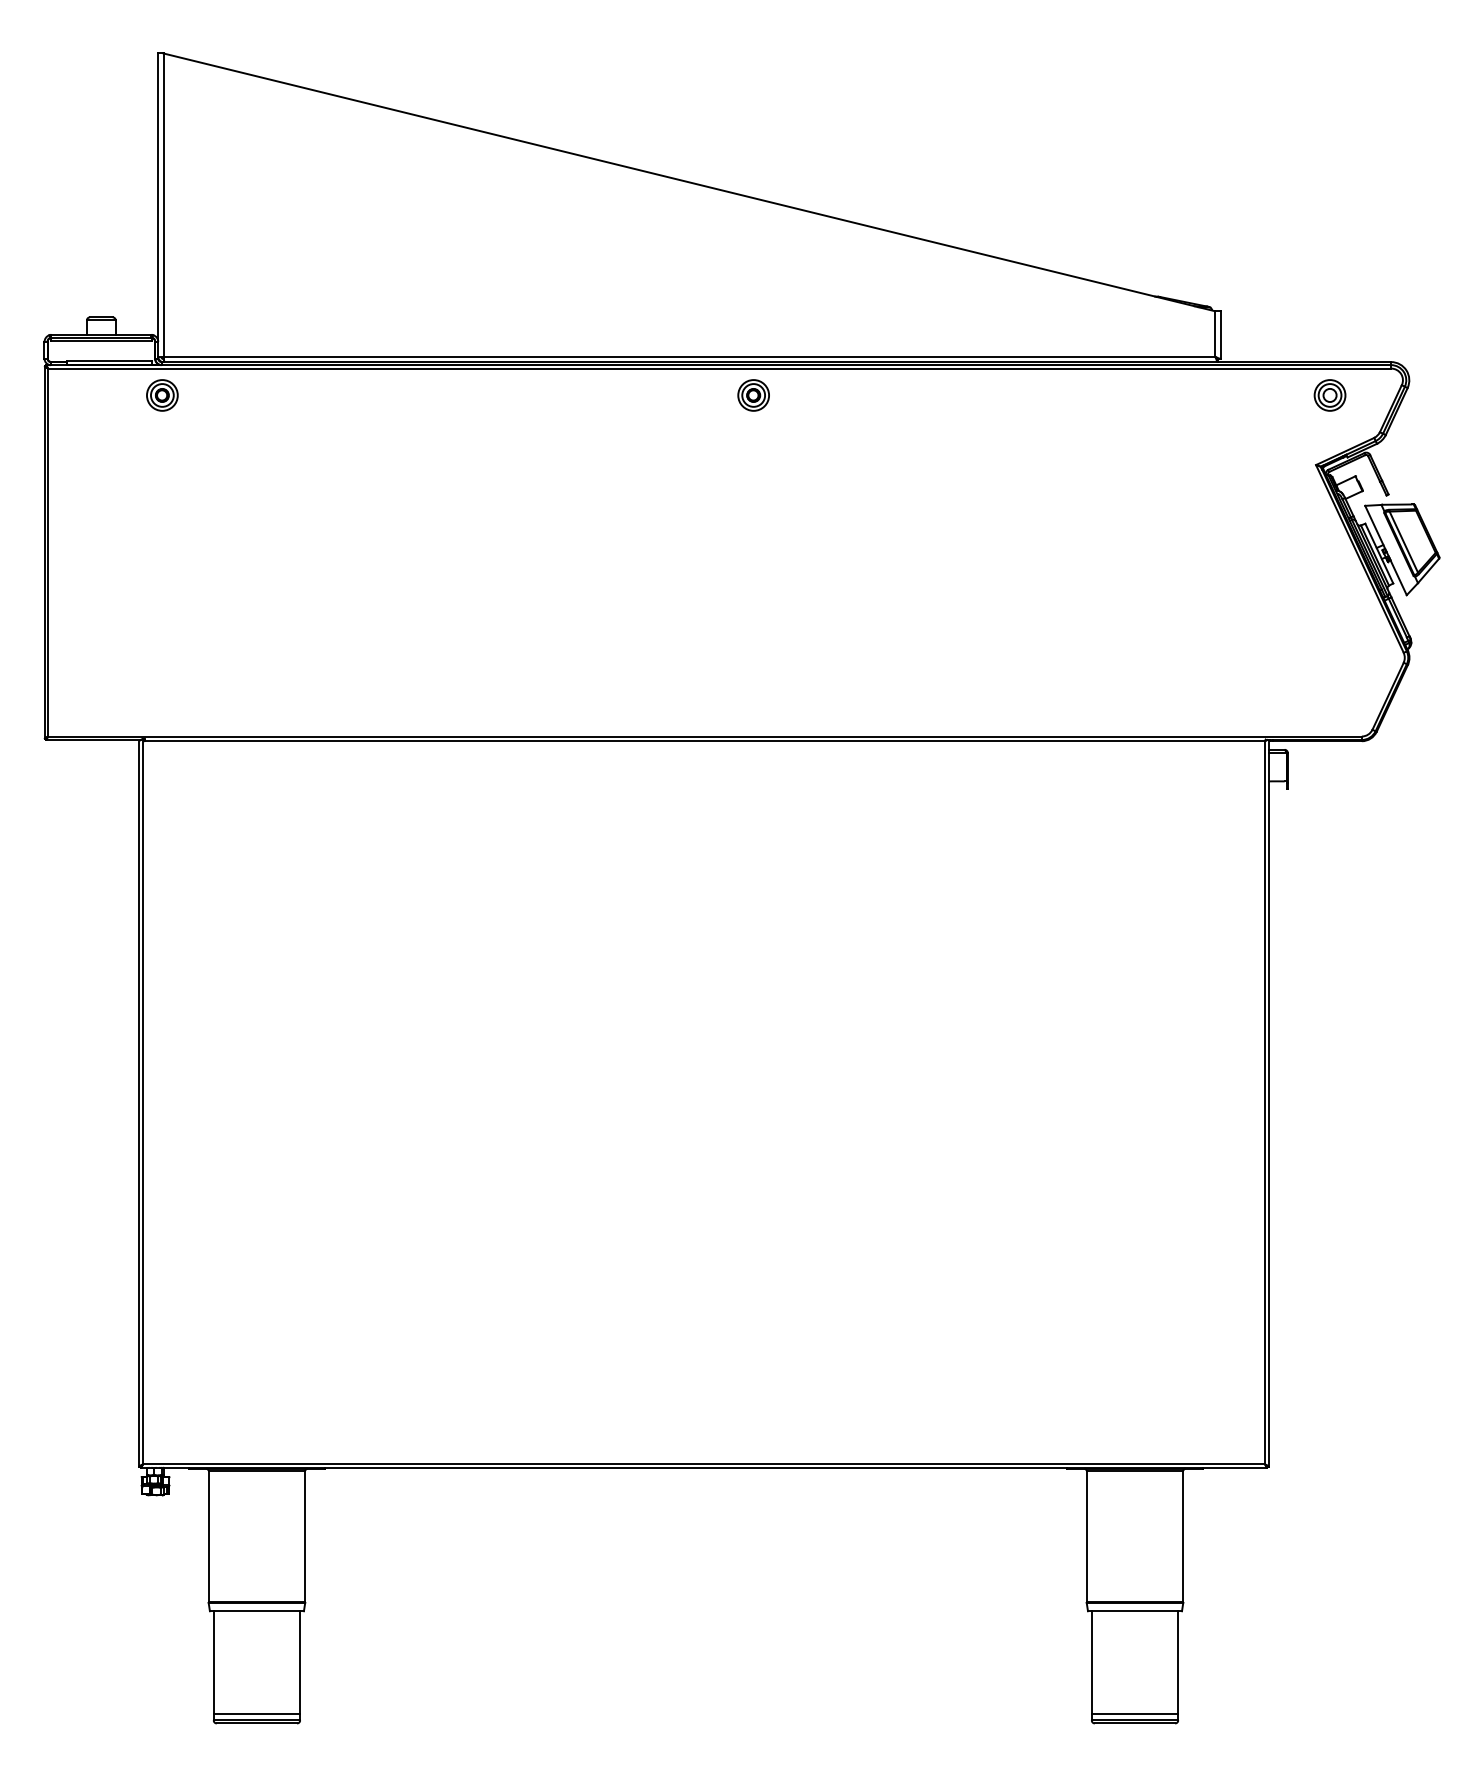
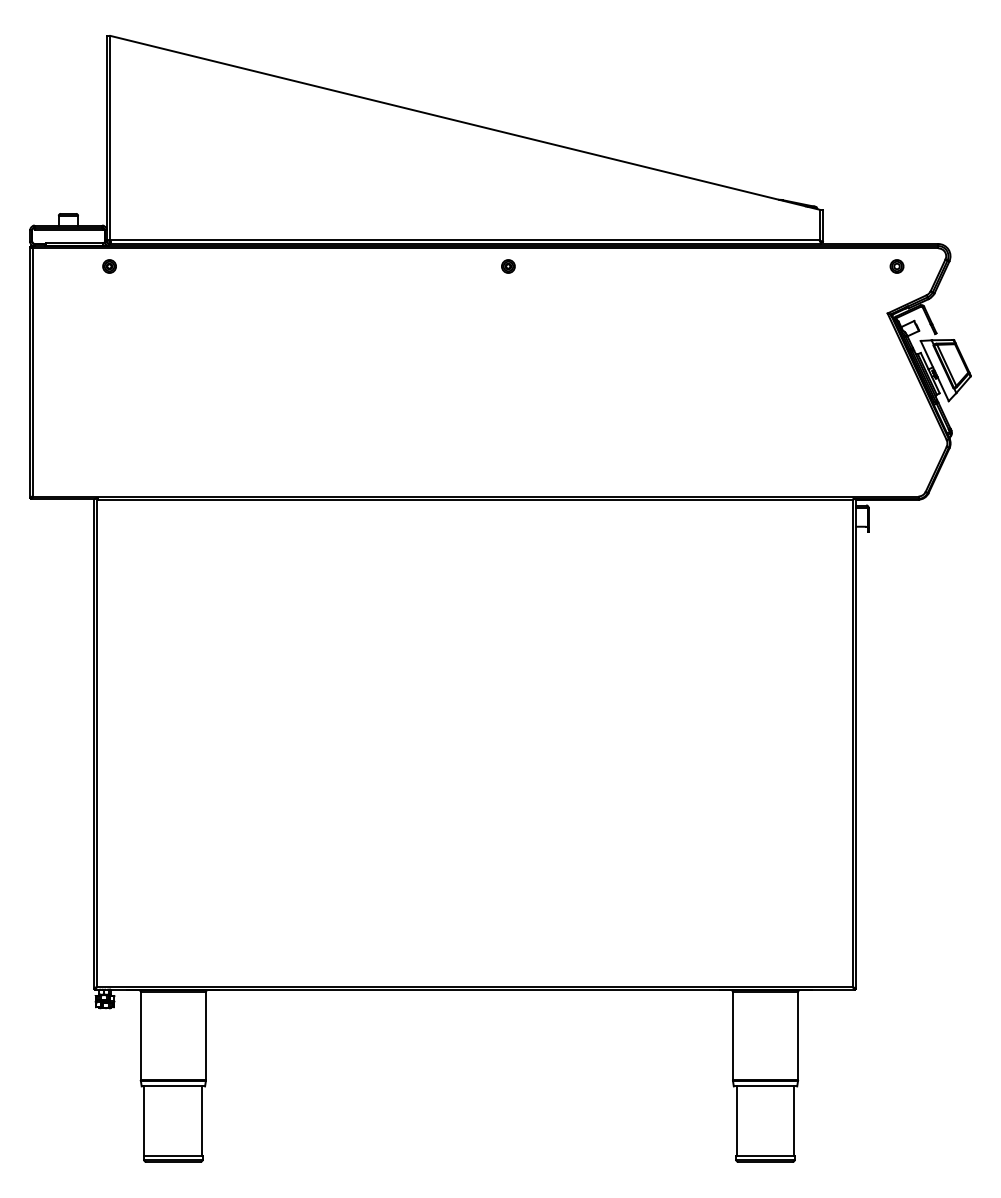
part: (162, 395) -> (109, 266), size x0.62
part: (753, 395) -> (508, 266), size x0.62
part: (1329, 395) -> (896, 266), size x0.62

